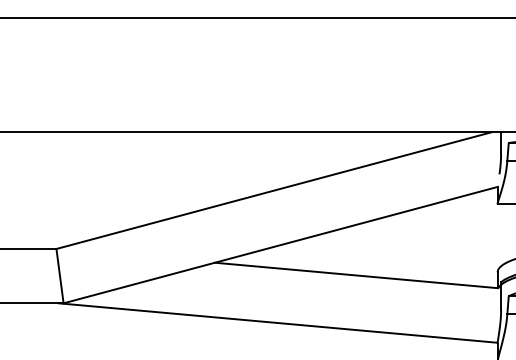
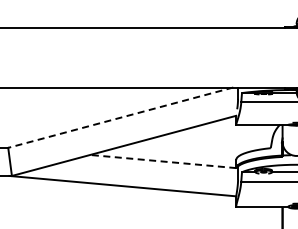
line: (273, 190) -> (120, 117), solid -> dashed
line: (354, 275) -> (162, 161), solid -> dashed

